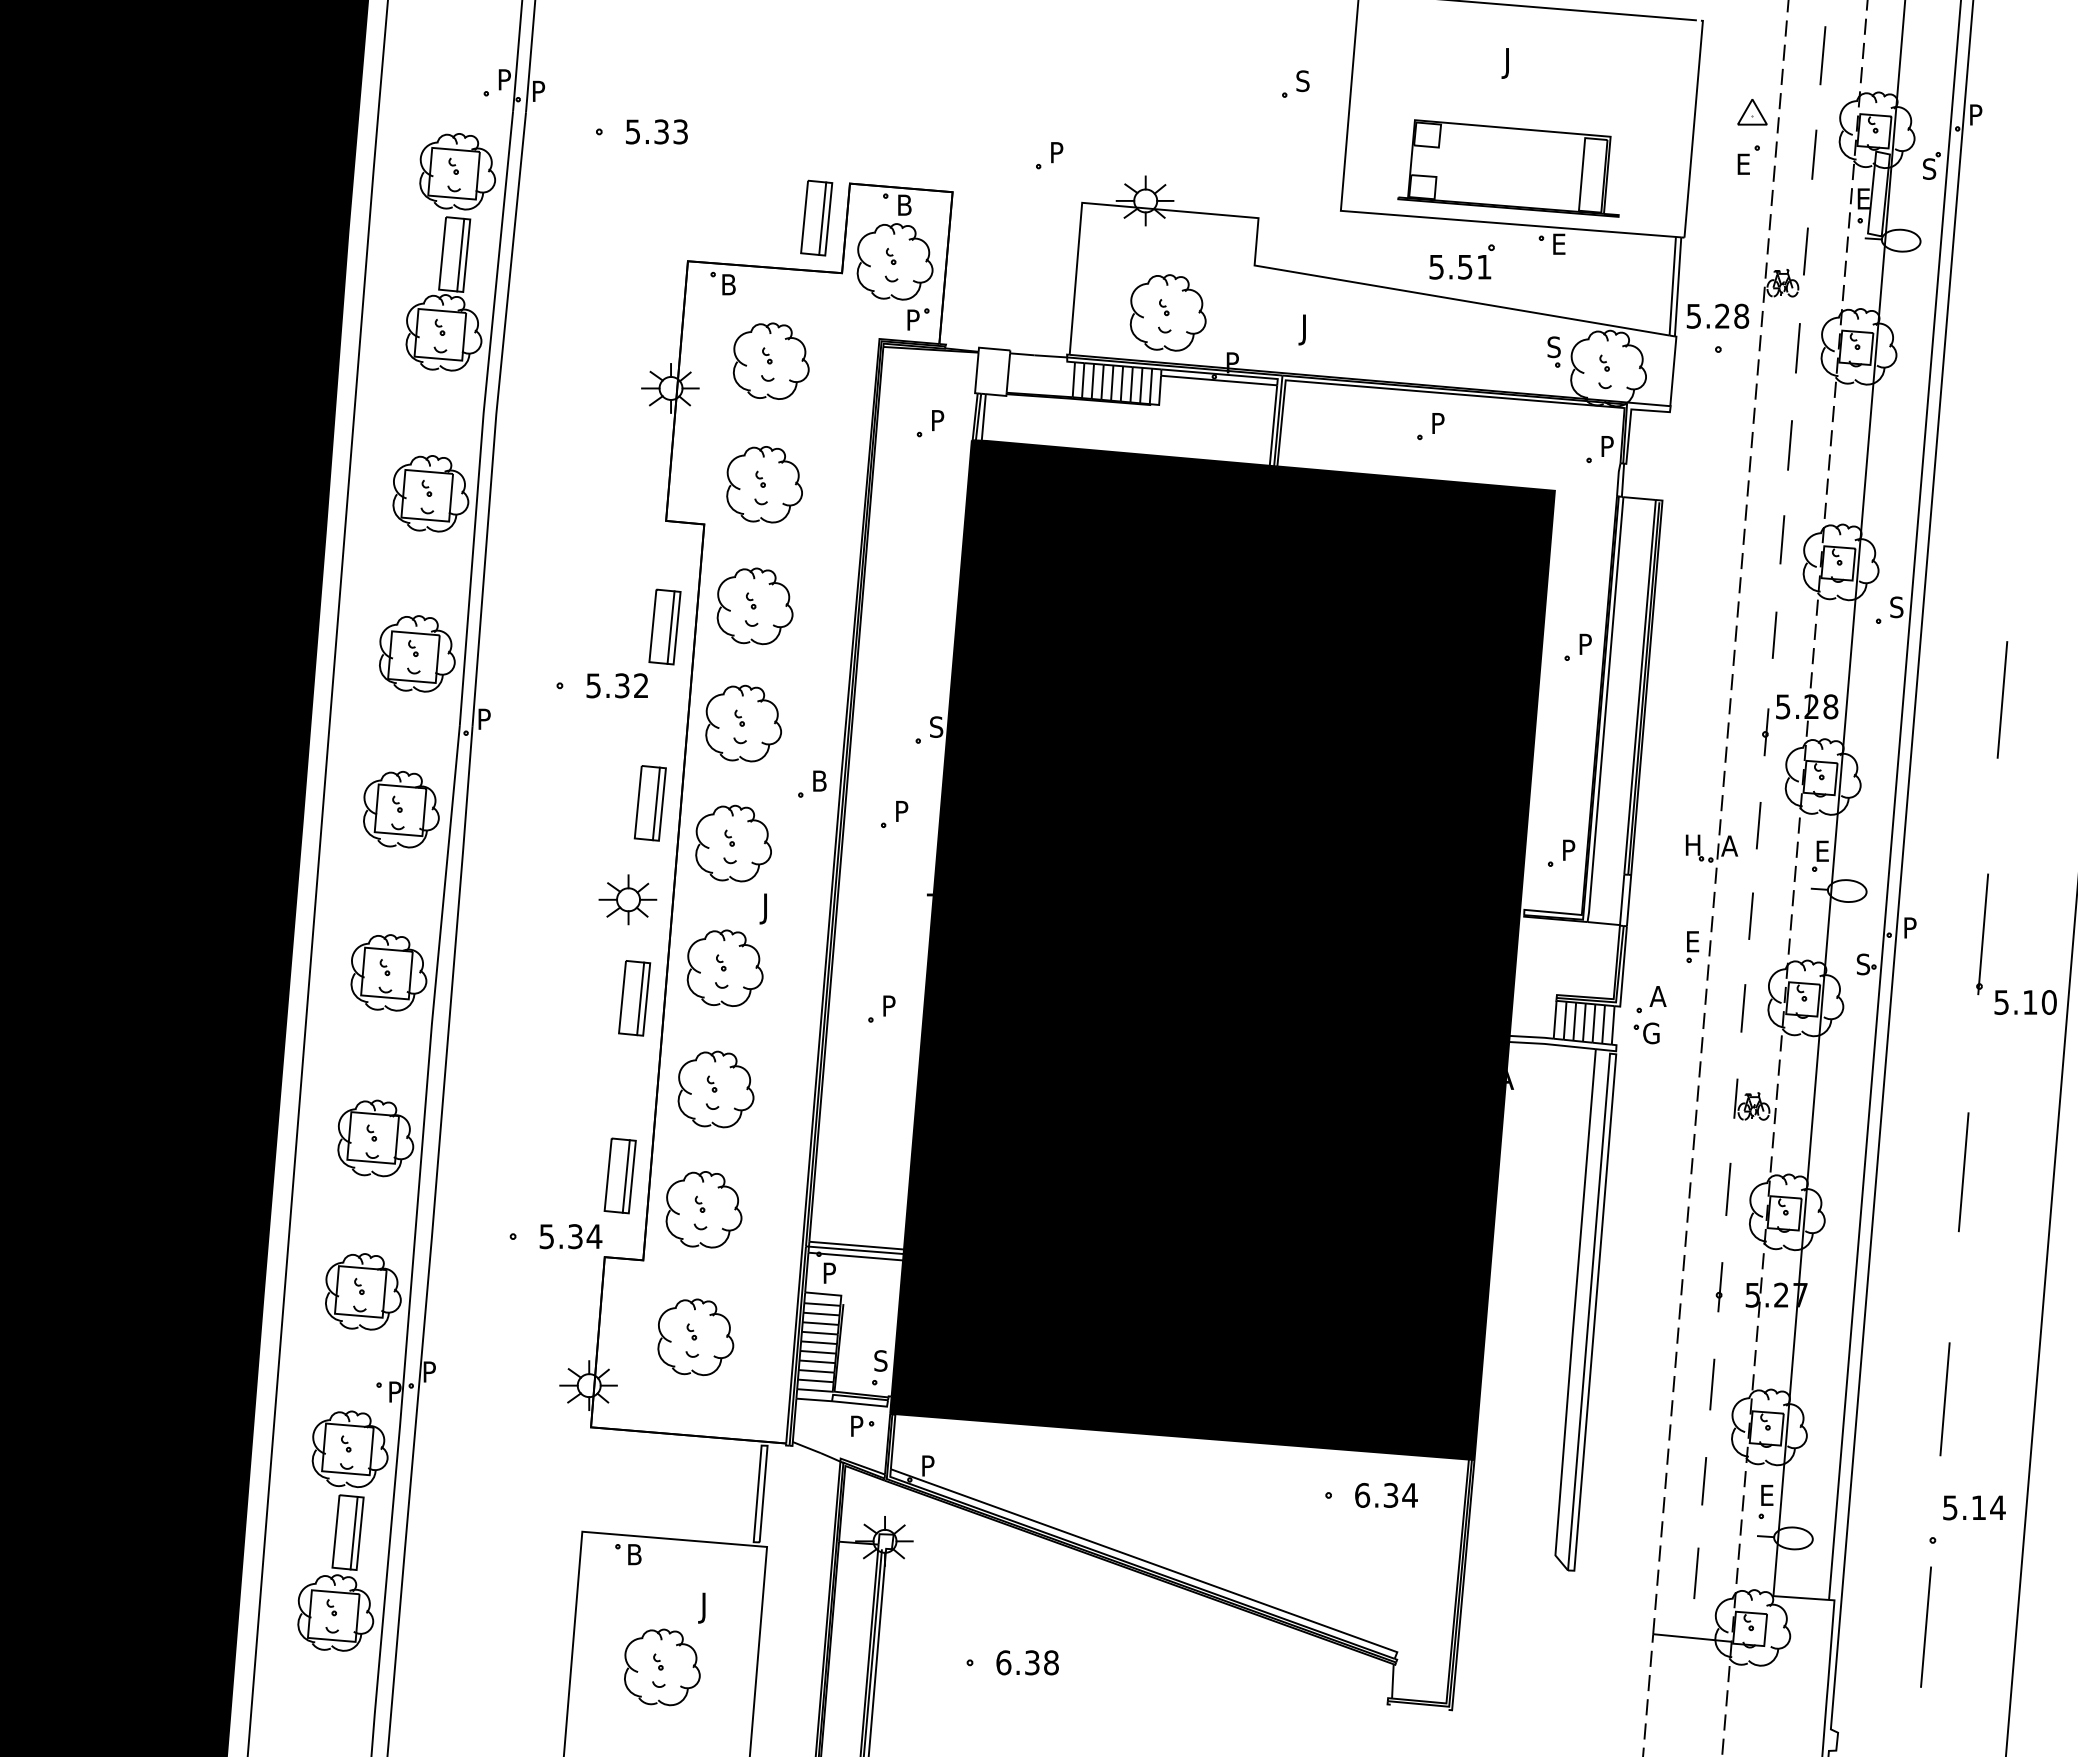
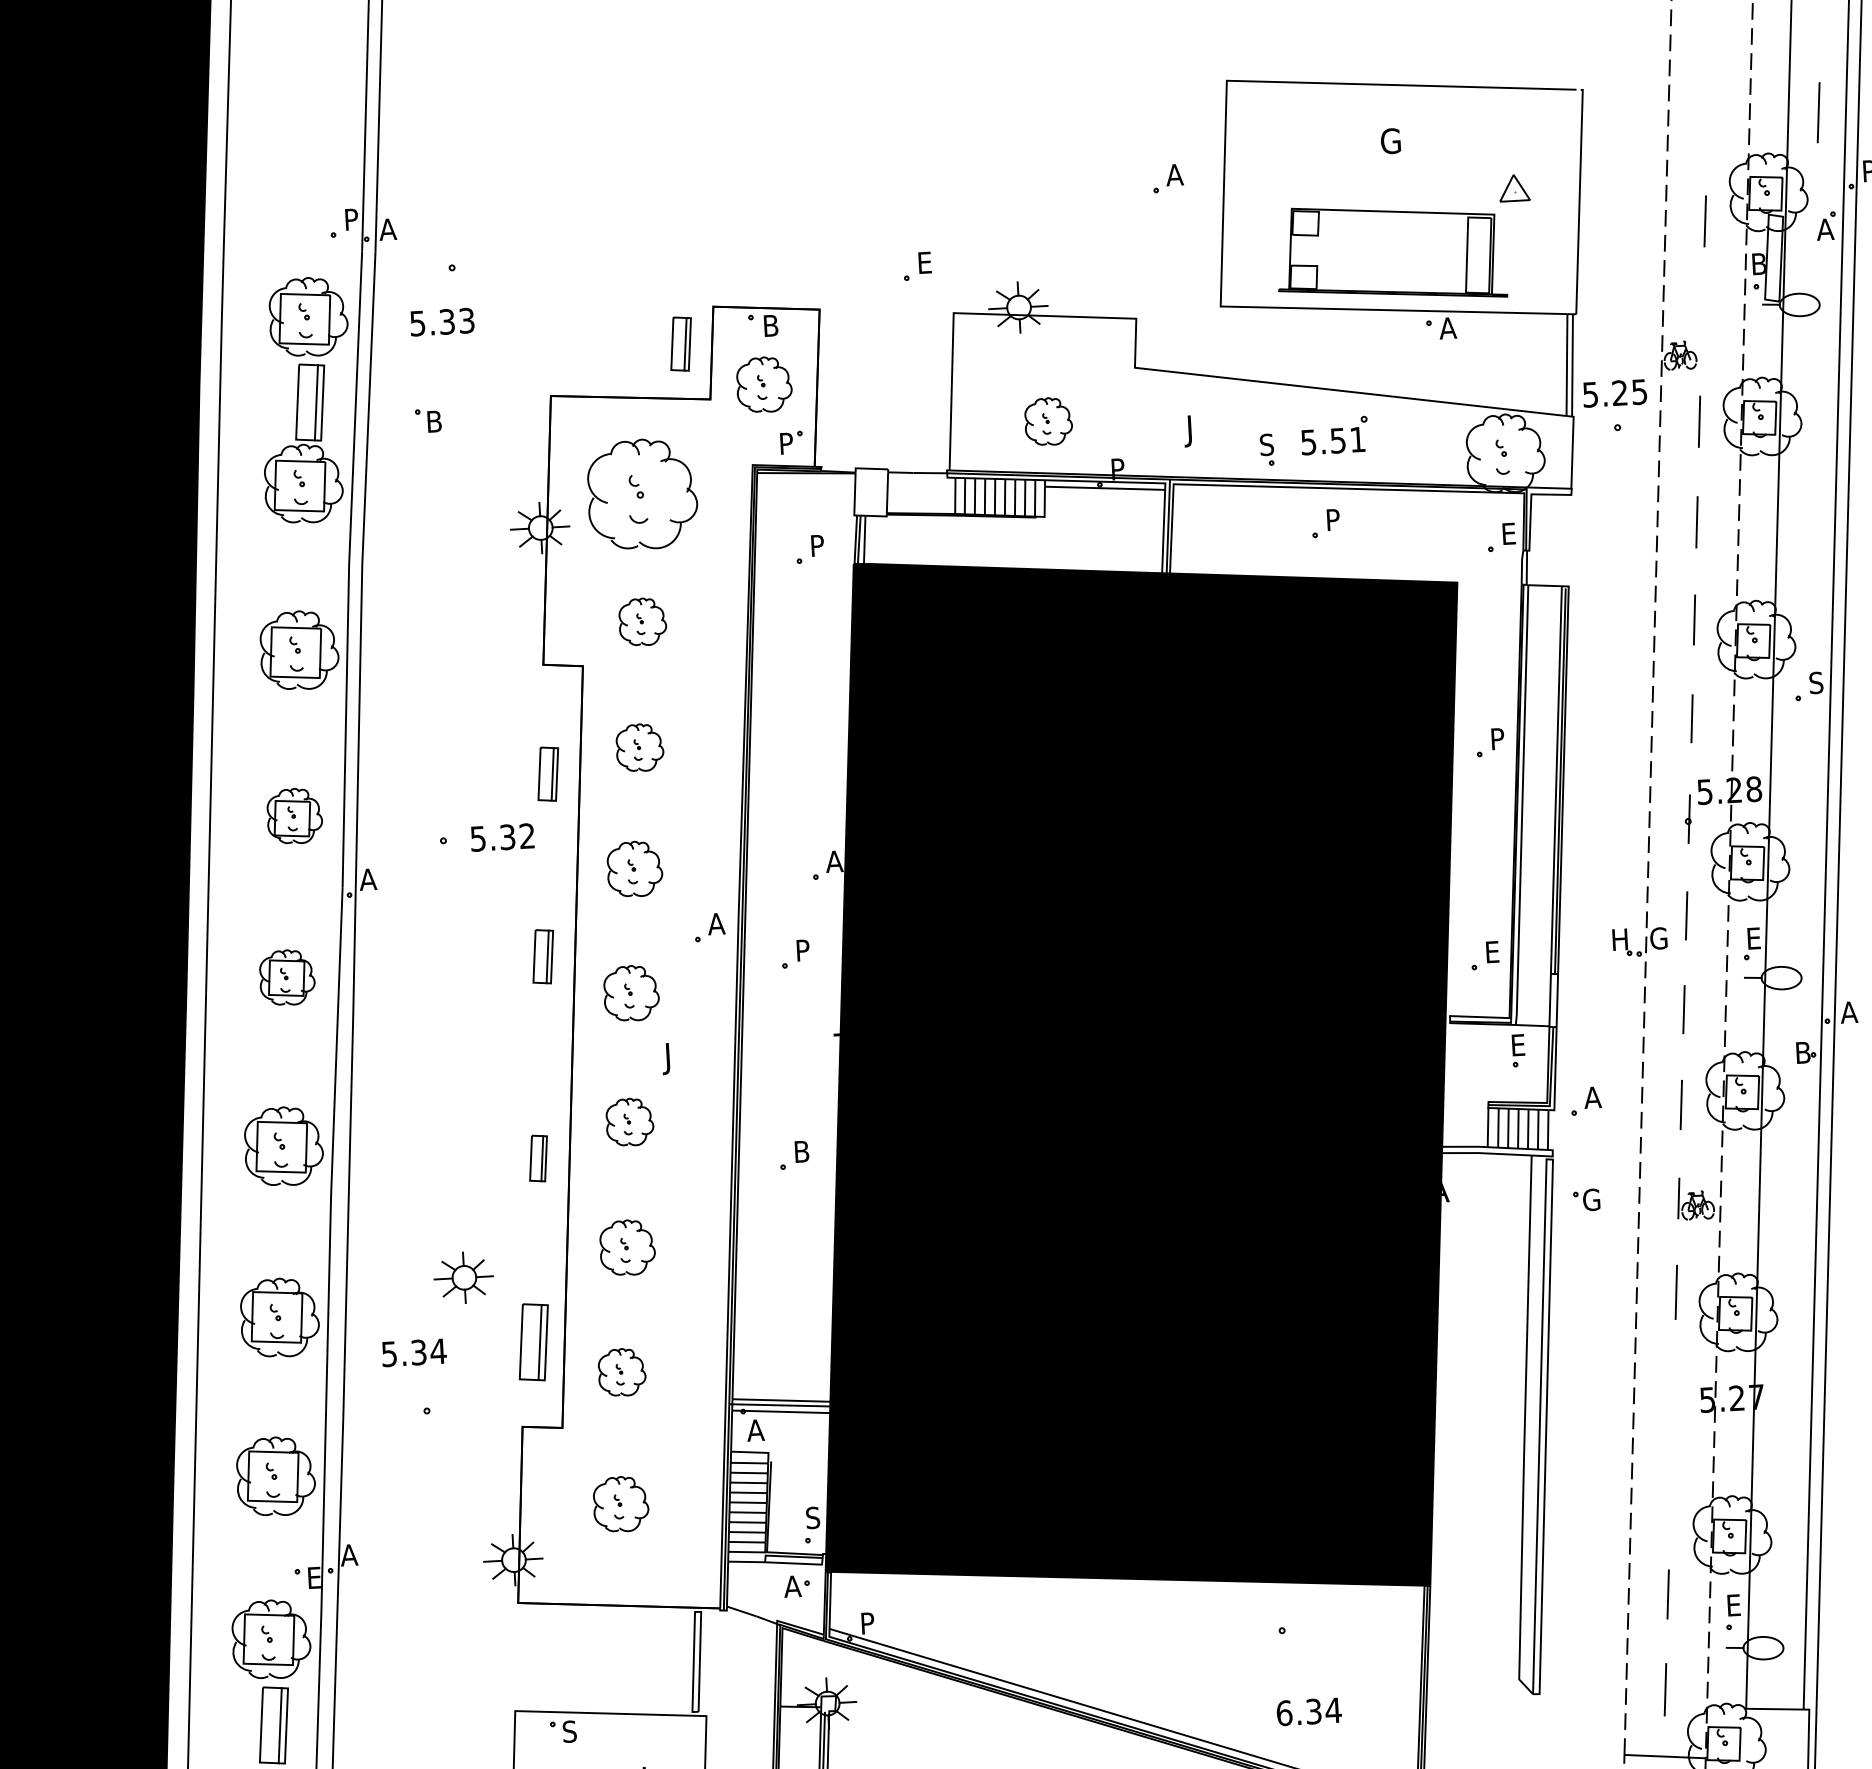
line: (1822, 55) -> (1818, 112), moved
text: (1512, 62) -> (1388, 143), J -> G
text: (1303, 81) -> (1174, 175), S -> A
text: (538, 90) -> (387, 228), P -> A
part: (1752, 112) -> (1514, 188), moved
text: (656, 131) -> (441, 321), moved
text: (1058, 152) -> (926, 262), P -> E
part: (1748, 159) -> (1637, 230), removed
text: (1929, 168) -> (1824, 228), S -> A
text: (1867, 198) -> (1762, 263), E -> B
part: (816, 217) -> (680, 343), size x0.7
text: (1559, 243) -> (1447, 327), E -> A
line: (1805, 251) -> (1701, 321), removed
part: (894, 261) -> (763, 384), size x0.7
part: (1461, 261) -> (1333, 435), moved
part: (722, 283) -> (427, 420), moved
part: (1167, 312) -> (1047, 421), size x0.6
text: (1741, 315) -> (1639, 391), 5.28 -> 5.25
part: (1553, 351) -> (1266, 449), moved
part: (771, 360) -> (642, 493), size x1.4
text: (1608, 446) -> (1510, 533), P -> E
part: (764, 484) -> (642, 621), size x0.6
part: (754, 606) -> (639, 747), size x0.6
part: (664, 626) -> (547, 773), size x0.7
part: (417, 653) -> (294, 815), size x0.7
text: (484, 718) -> (367, 878), P -> A
part: (743, 723) -> (634, 869), size x0.7
text: (936, 726) -> (833, 861), S -> A
text: (819, 780) -> (716, 923), B -> A
part: (649, 803) -> (542, 956), size x0.7
part: (401, 809) -> (287, 977), size x0.7
part: (733, 843) -> (631, 993), size x0.7
text: (1729, 845) -> (1657, 937), A -> G
text: (1570, 849) -> (1494, 951), P -> E
part: (627, 899) -> (463, 1277), moved
text: (1910, 927) -> (1848, 1012), P -> A
part: (1692, 946) -> (1518, 1050), moved
text: (1863, 964) -> (1802, 1052), S -> B
part: (724, 967) -> (629, 1121), size x0.6
part: (634, 998) -> (538, 1158), size x0.6
text: (891, 1005) -> (803, 1151), P -> B
part: (1646, 1033) -> (1586, 1200), moved
part: (715, 1089) -> (627, 1247), size x0.7
part: (703, 1209) -> (621, 1372), size x0.6
text: (570, 1236) -> (413, 1352), moved
text: (829, 1272) -> (754, 1429), P -> A
part: (1719, 1287) -> (1672, 1393), removed
part: (695, 1337) -> (620, 1504), size x0.7
text: (429, 1371) -> (348, 1554), P -> A
line: (1712, 1384) -> (1671, 1494), removed
text: (396, 1391) -> (315, 1577), P -> E
text: (857, 1425) -> (792, 1585), P -> A
text: (1386, 1495) -> (1309, 1711), moved
text: (634, 1554) -> (570, 1731), B -> S

